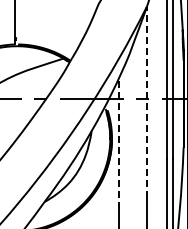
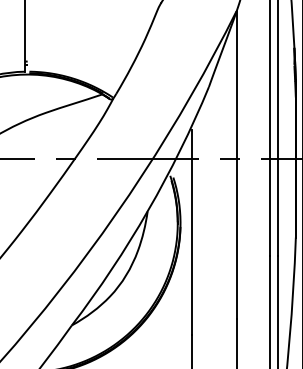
line: (146, 101) -> (236, 163), dashed -> solid
line: (118, 144) -> (190, 232), dashed -> solid

